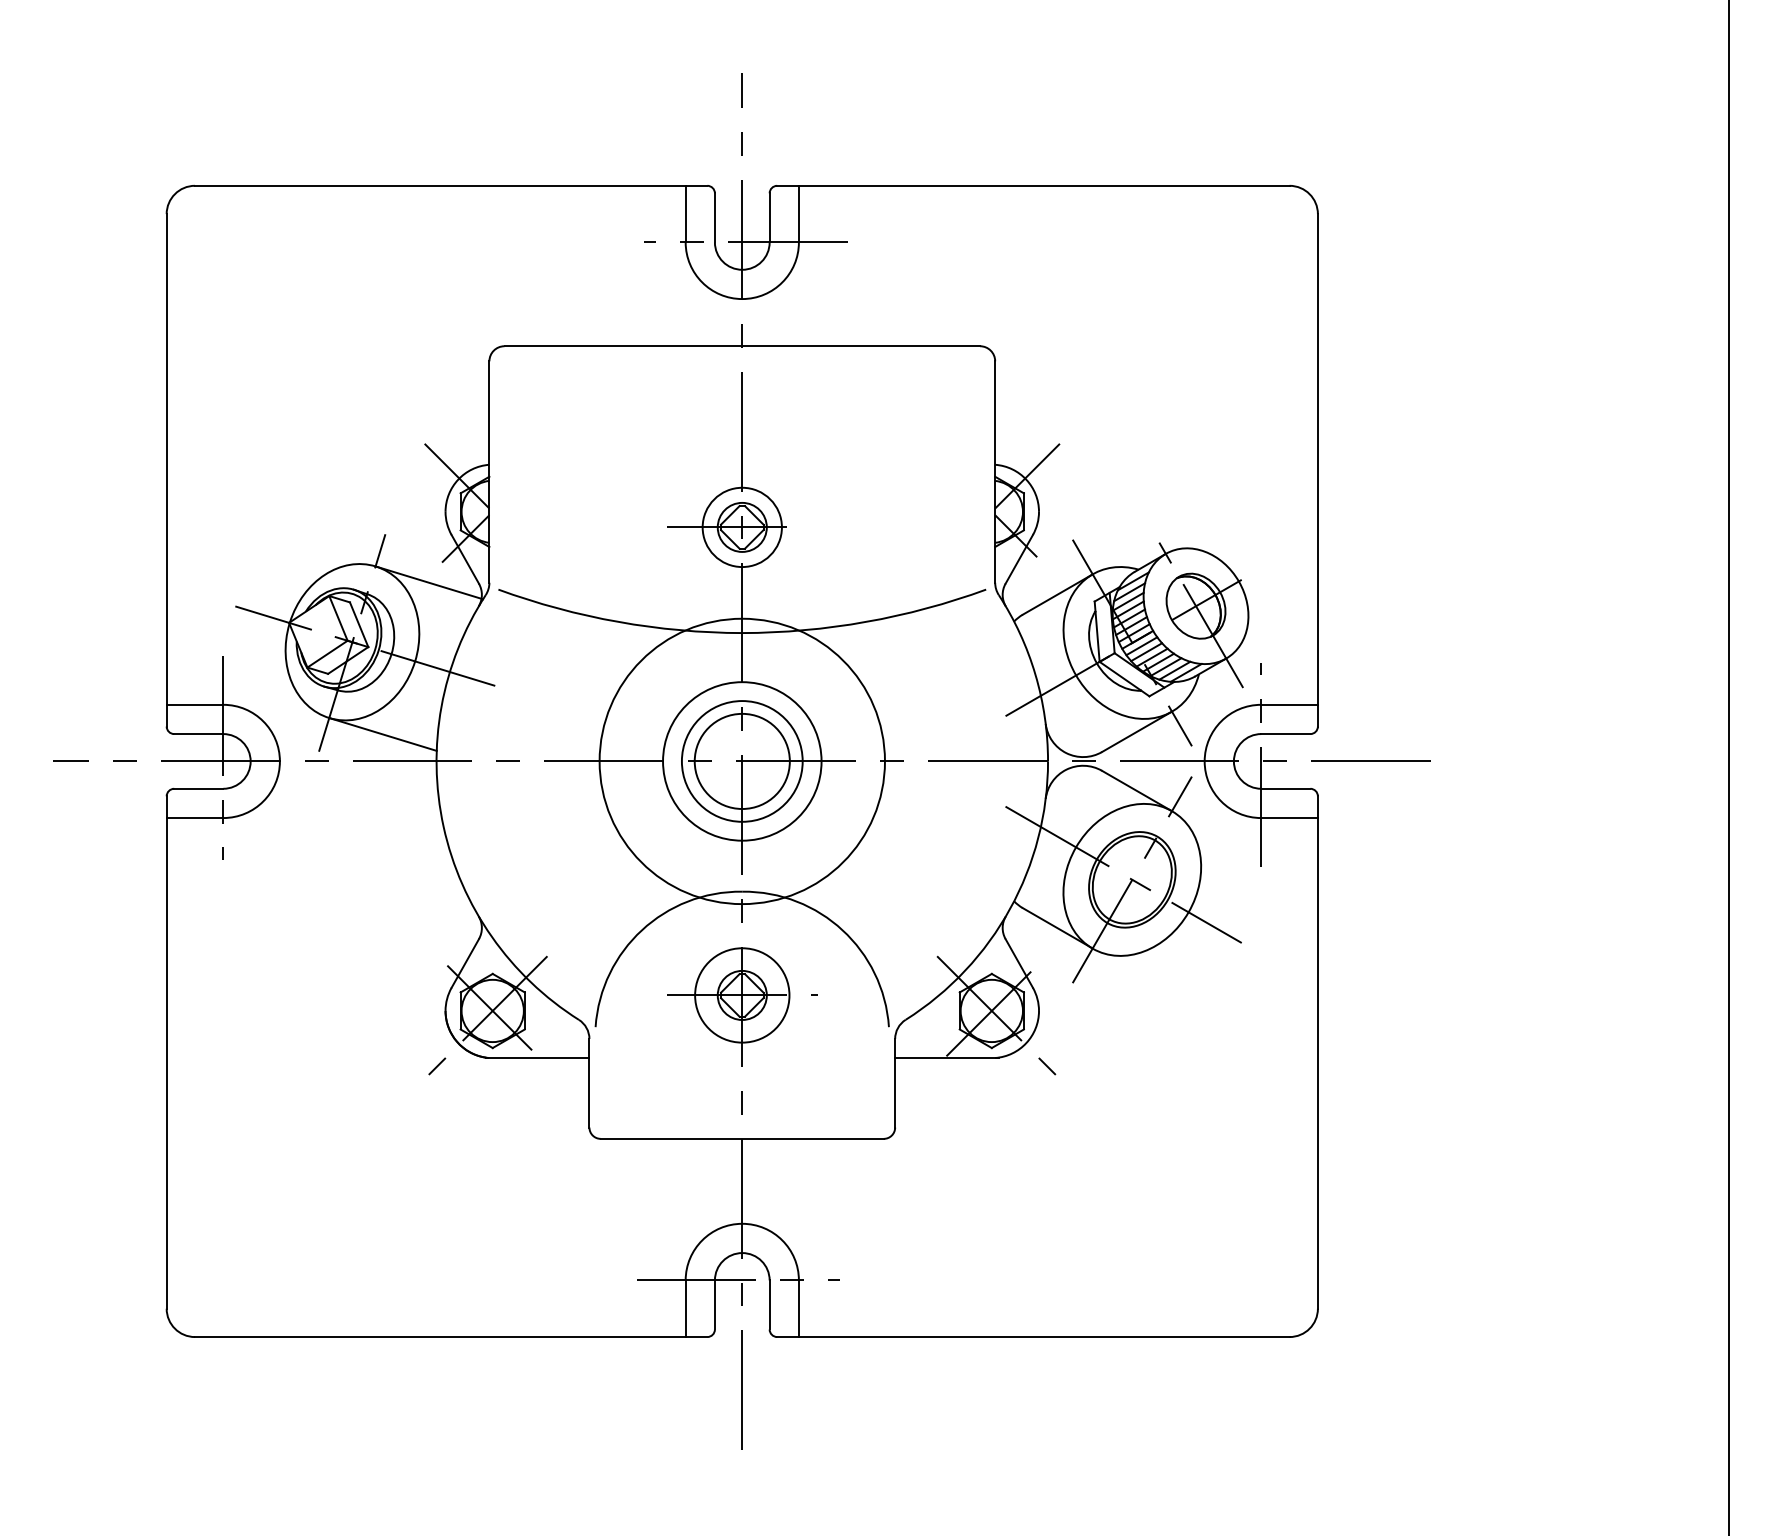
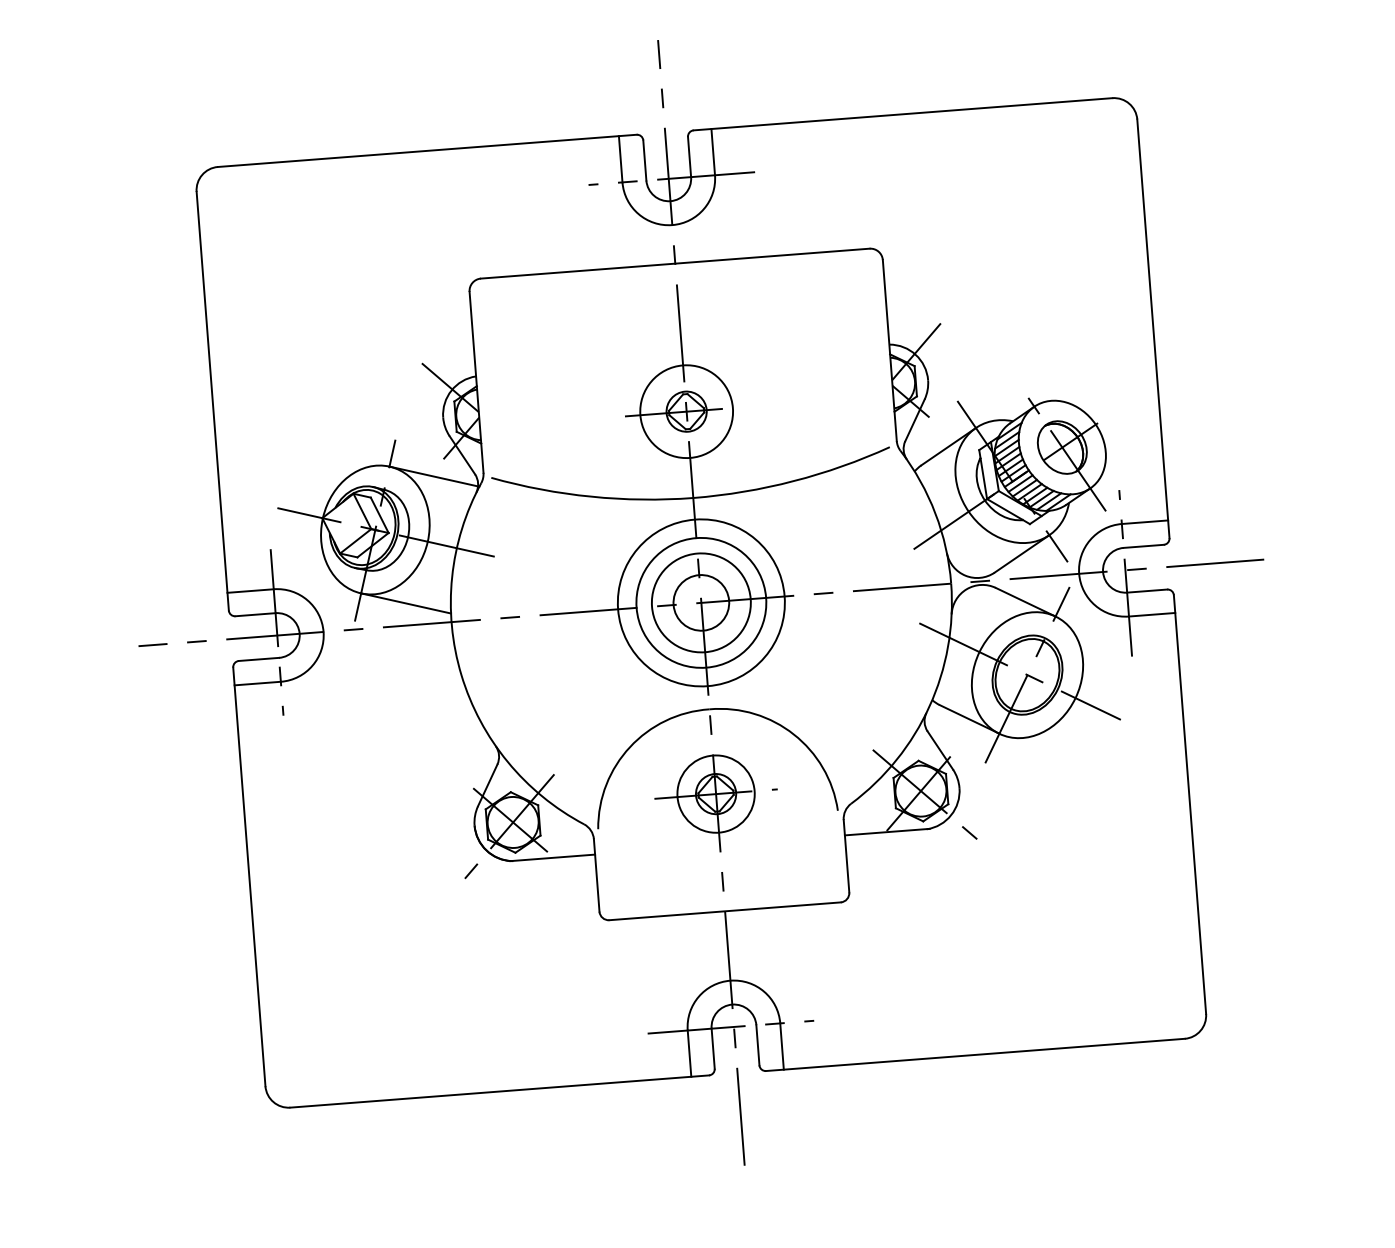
circle: (741, 527) -> (686, 411), size x1.43
circle: (742, 761) -> (701, 602), size x0.71
circle: (742, 761) -> (701, 602), size x0.71

